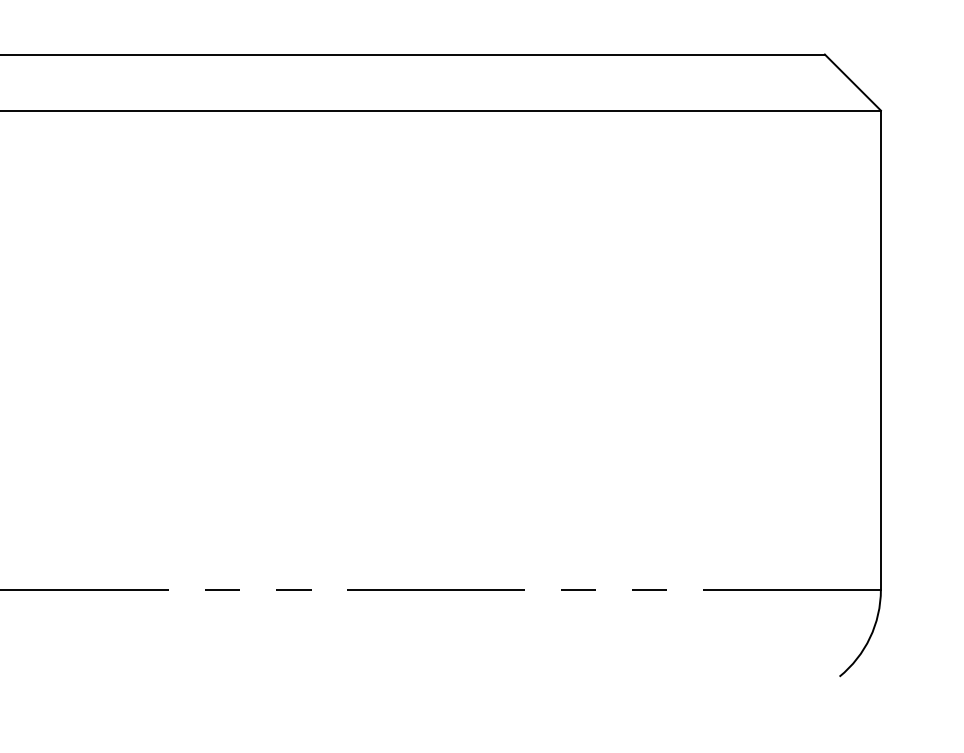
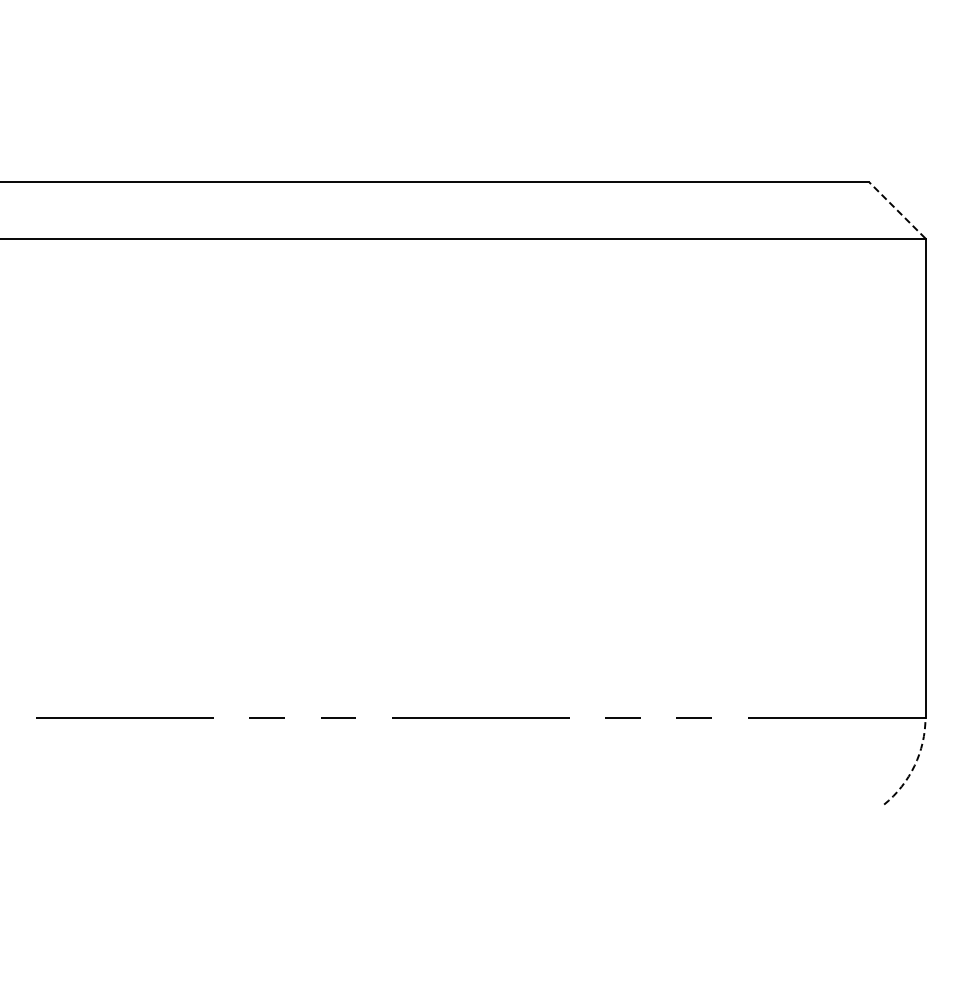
line: (852, 82) -> (897, 210), solid -> dashed
arc: (869, 637) -> (914, 765), solid -> dashed

